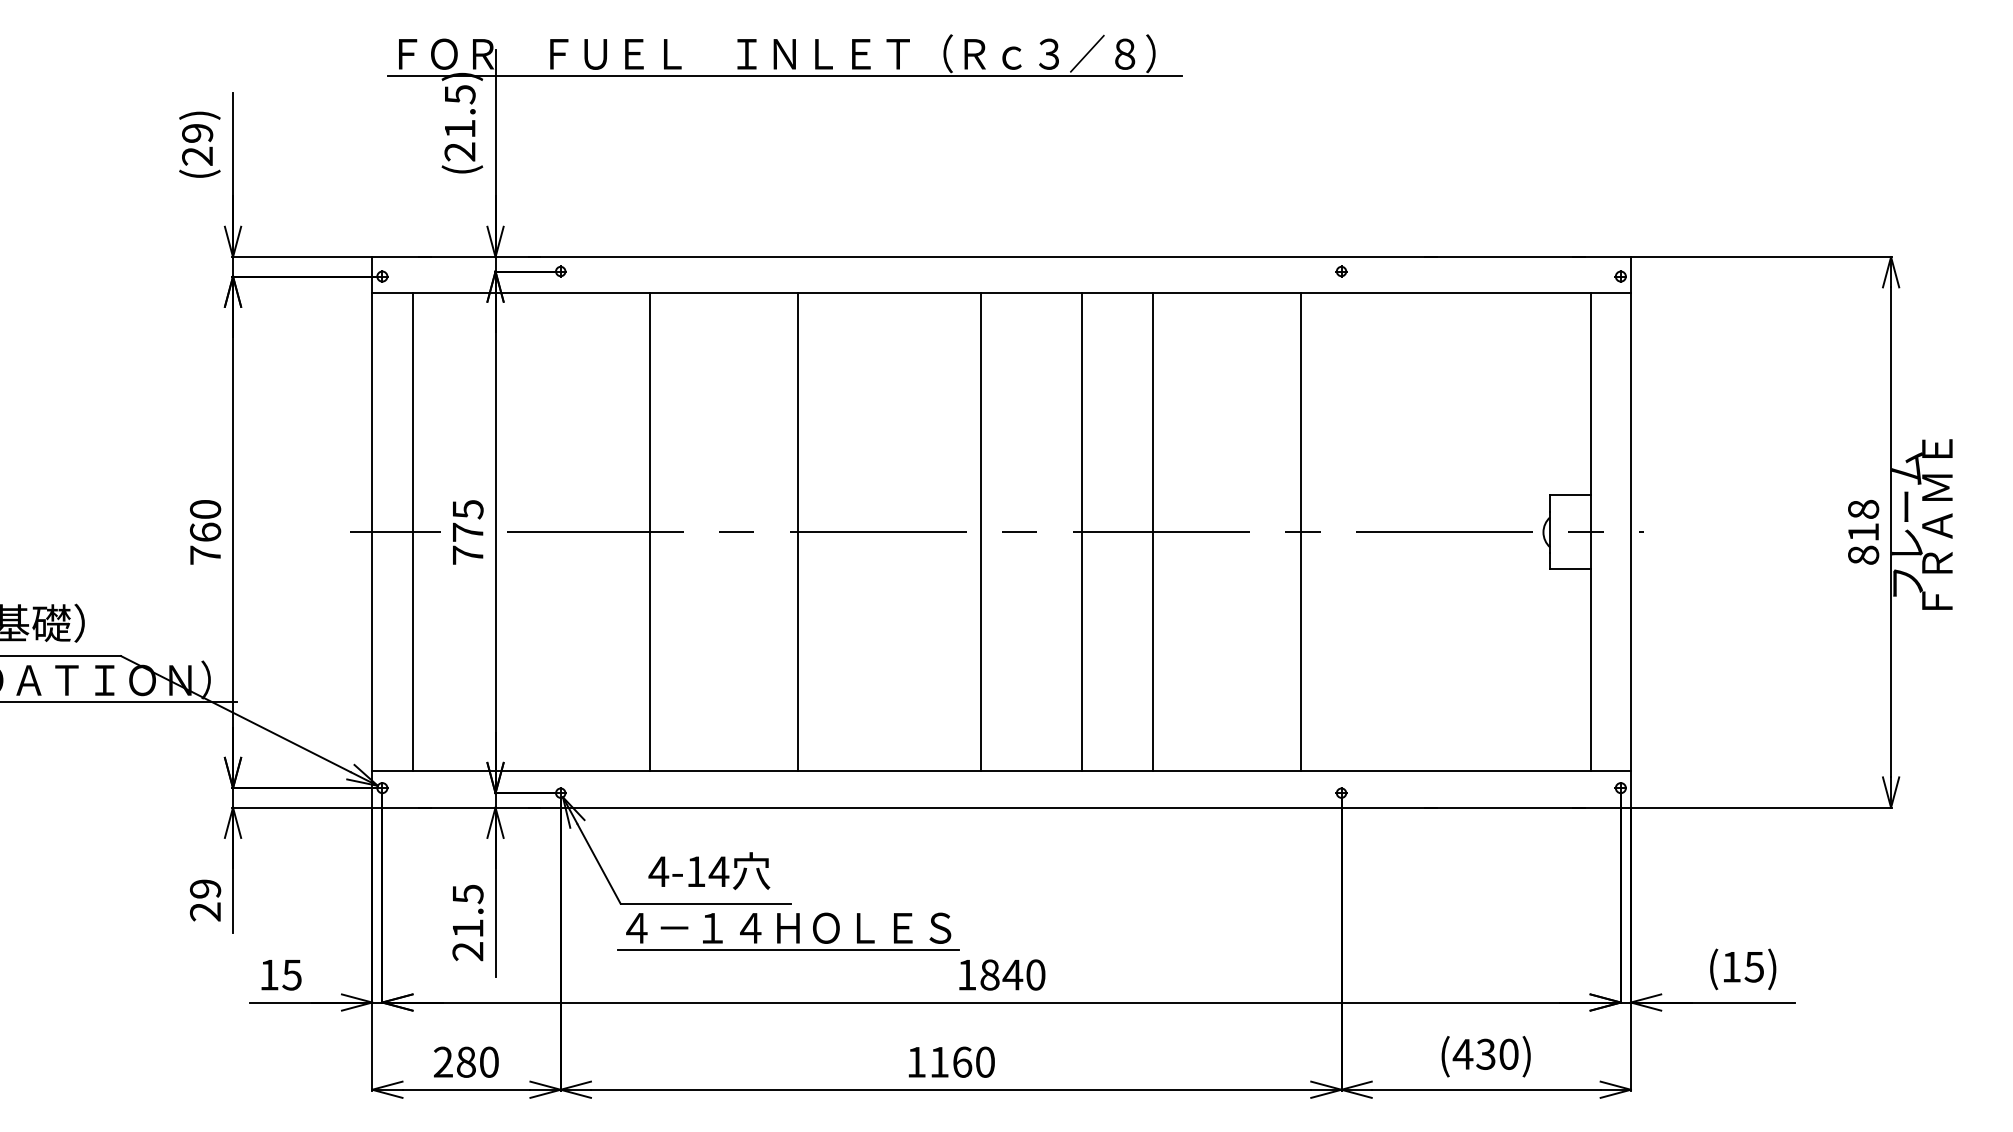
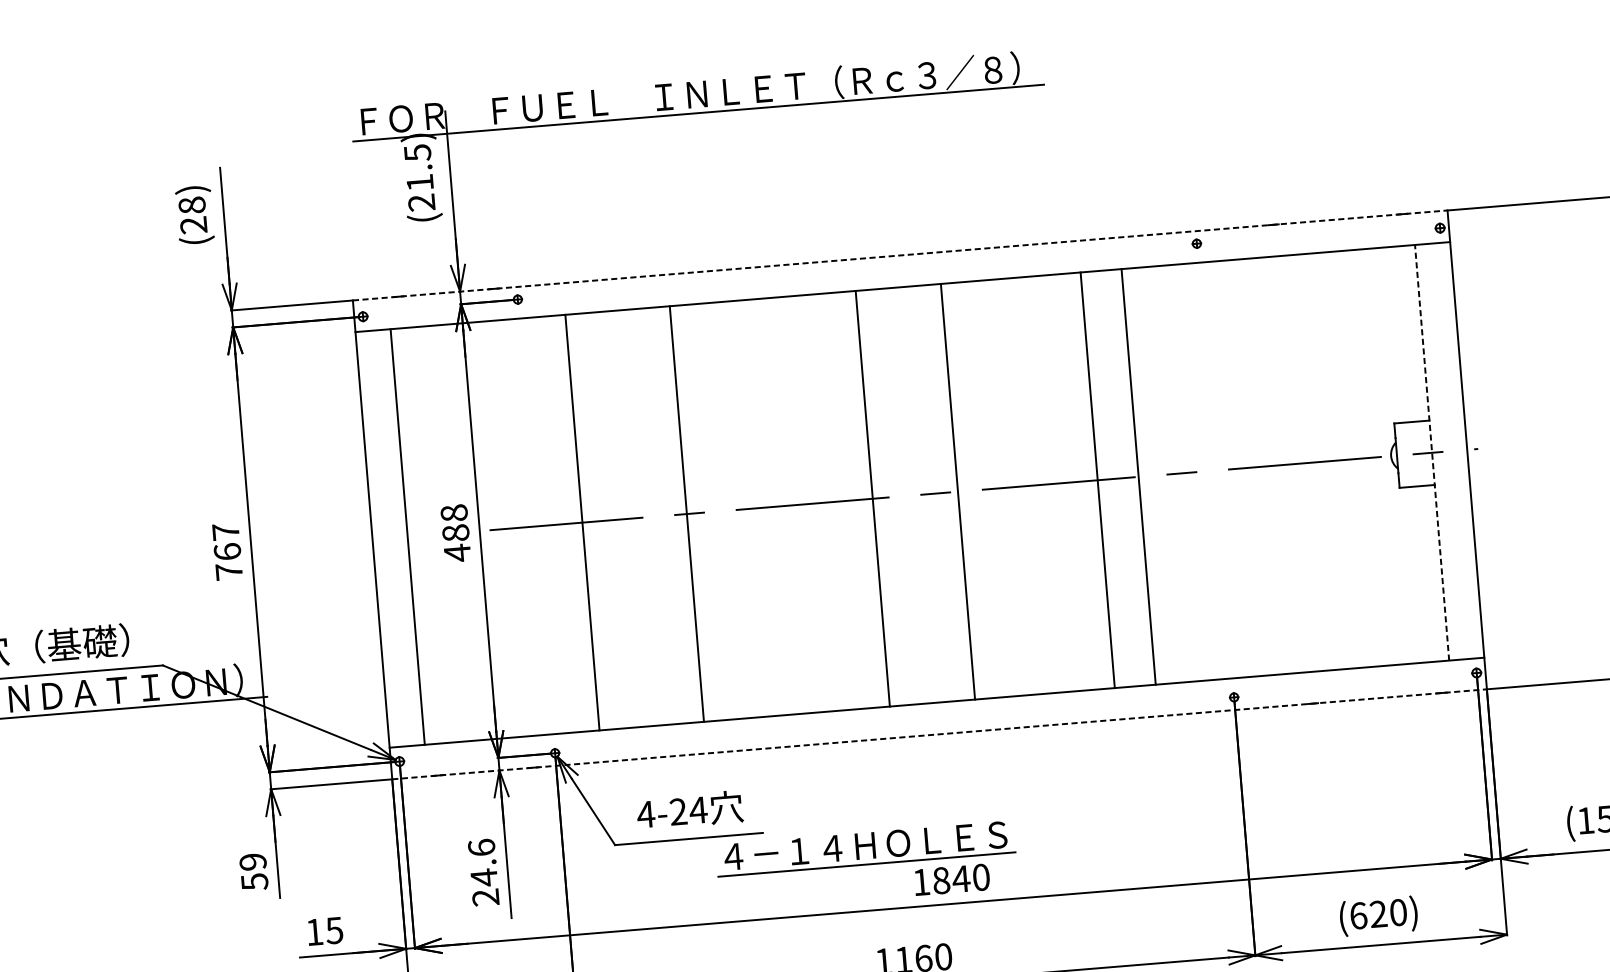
text: (197, 132) -> (192, 204), (29) -> (28)
line: (1002, 257) -> (901, 255), solid -> dashed
text: (205, 509) -> (225, 531), 760 -> 767
line: (395, 532) -> (392, 538), removed
text: (467, 532) -> (455, 533), 775 -> 488
line: (649, 532) -> (582, 522), moved
line: (797, 532) -> (686, 514), moved
line: (981, 532) -> (872, 498), moved
line: (1082, 532) -> (958, 491), moved
line: (1153, 532) -> (1098, 480), moved
line: (1301, 532) -> (1138, 477), moved
line: (1590, 532) -> (1432, 452), solid -> dashed
line: (1002, 807) -> (940, 734), solid -> dashed
text: (695, 871) -> (677, 811), 4-14 -> 4-24
text: (205, 911) -> (254, 881), 29 -> 59
text: (467, 911) -> (482, 862), 21.5 -> 24.6
part: (788, 931) -> (865, 848), moved
text: (1473, 1053) -> (1367, 914), (430) -> (620)

